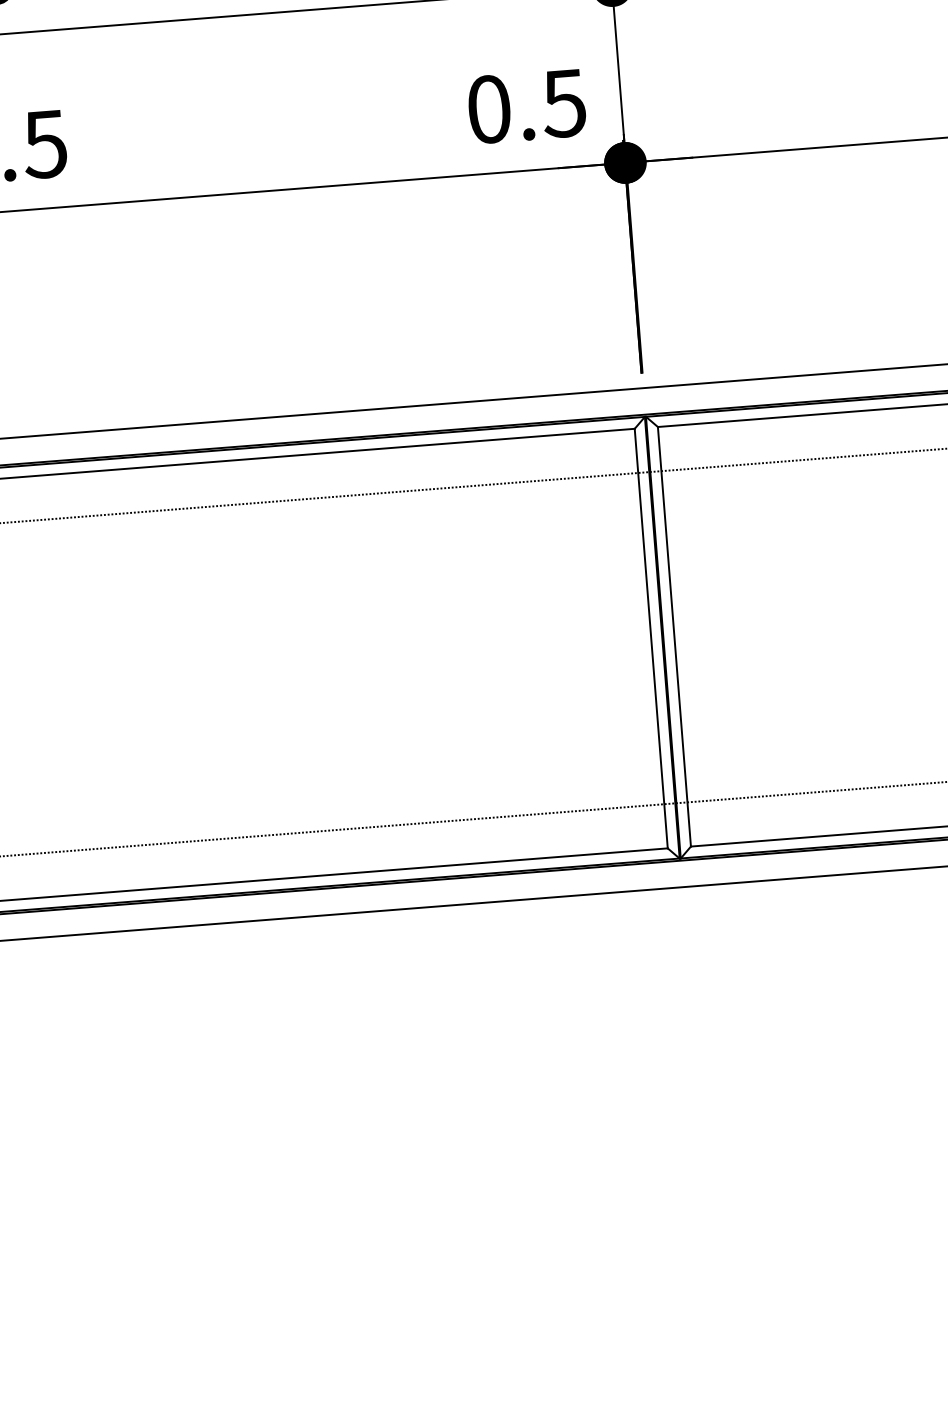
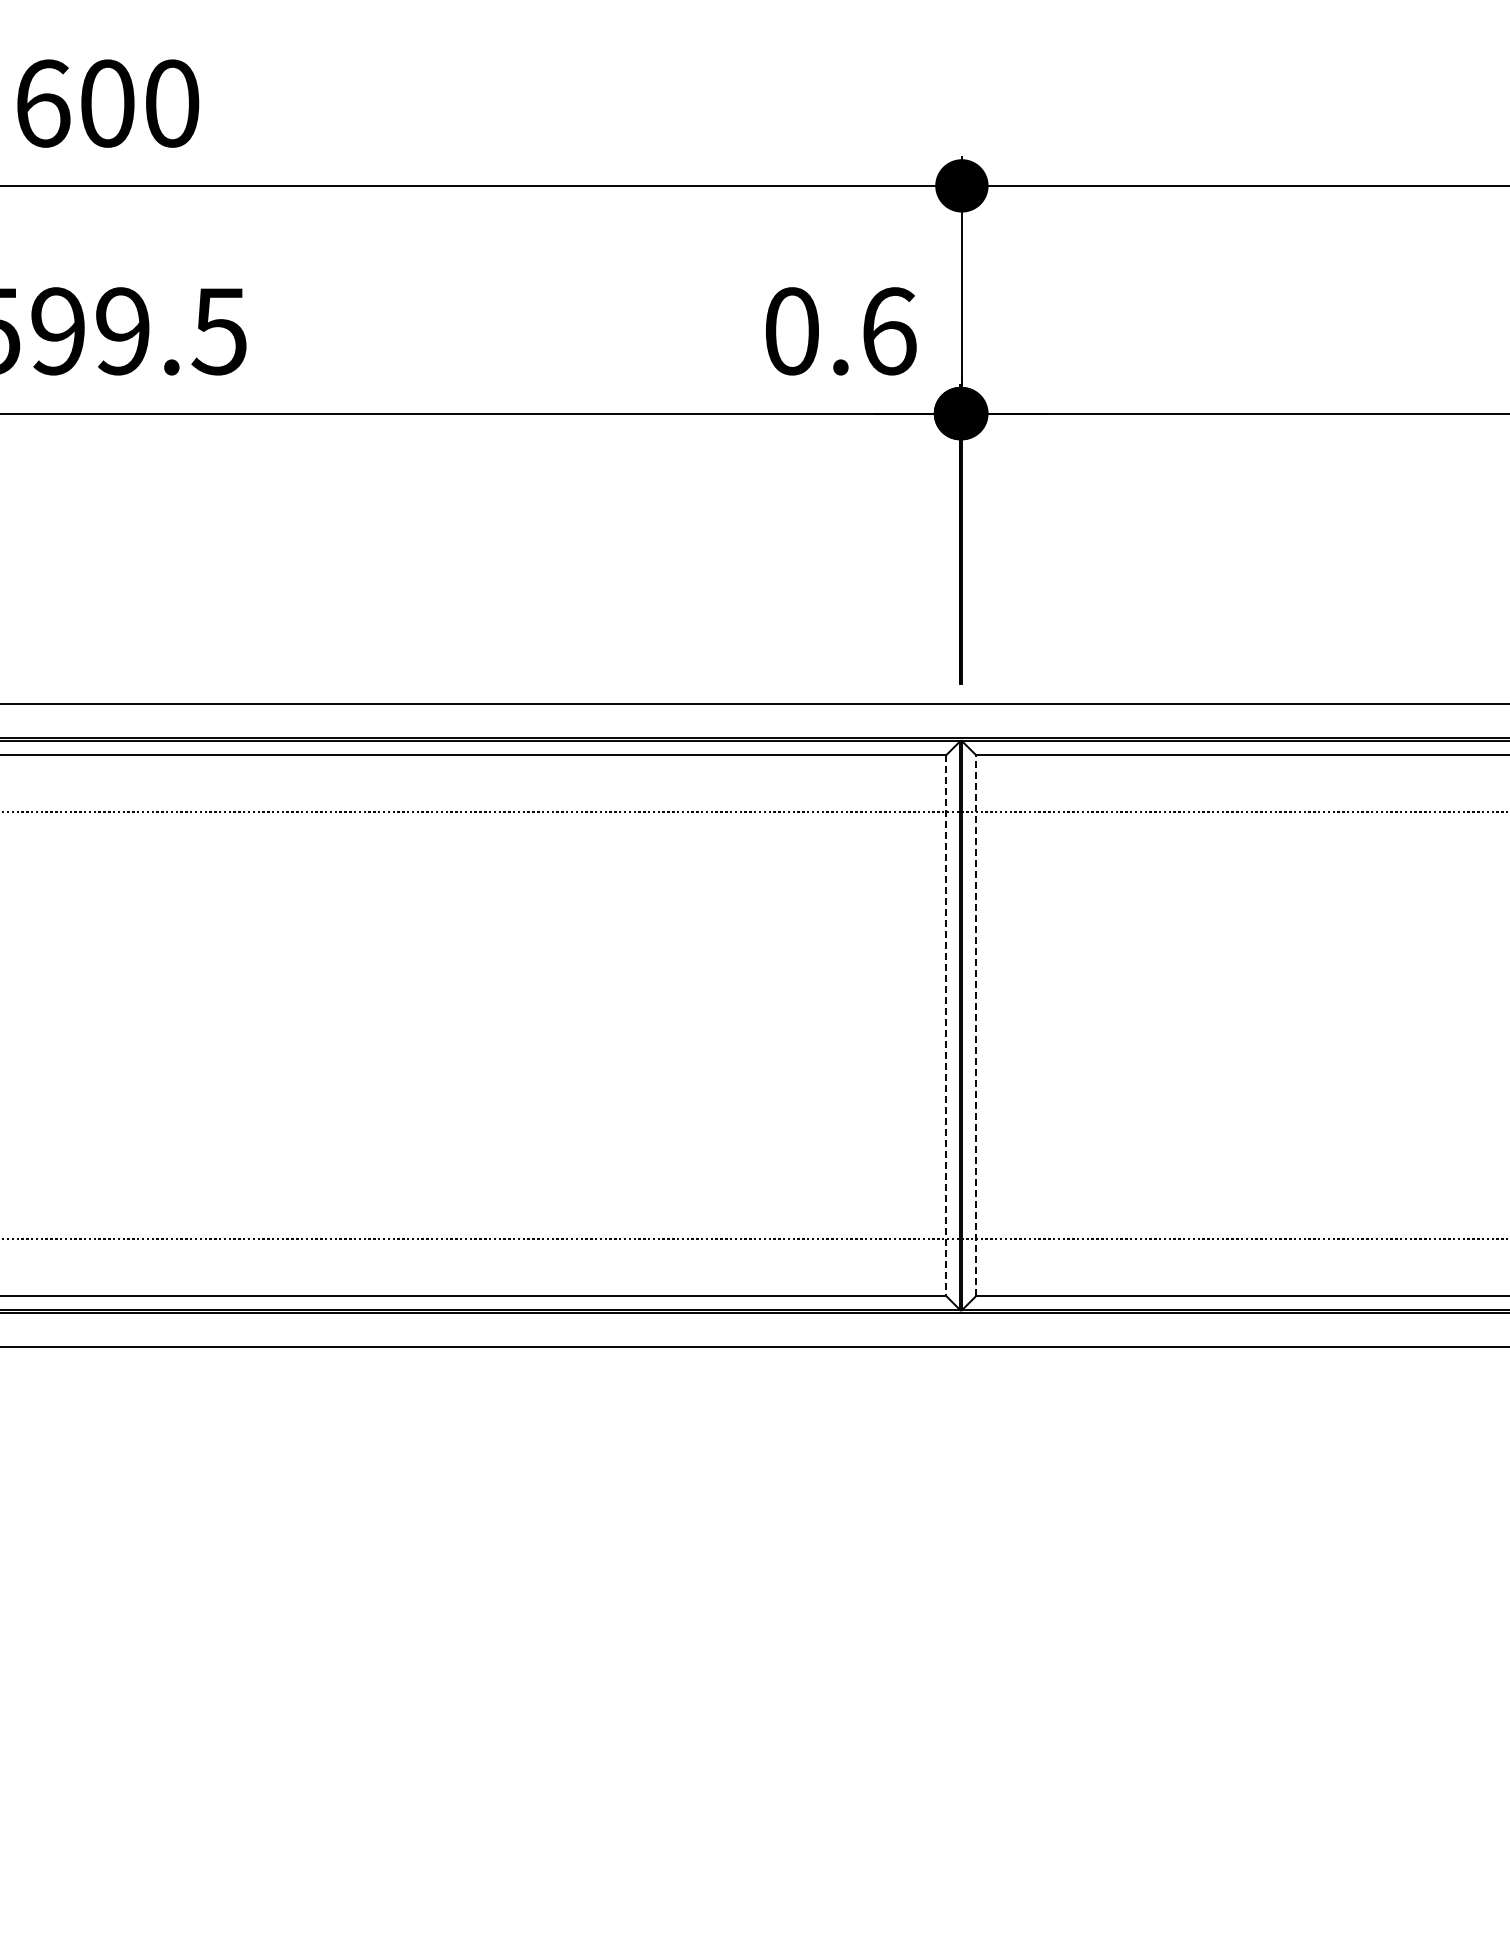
text: (564, 103) -> (888, 331), 0.5 -> 0.6
line: (674, 636) -> (976, 1025), solid -> dashed
line: (651, 639) -> (946, 1026), solid -> dashed

